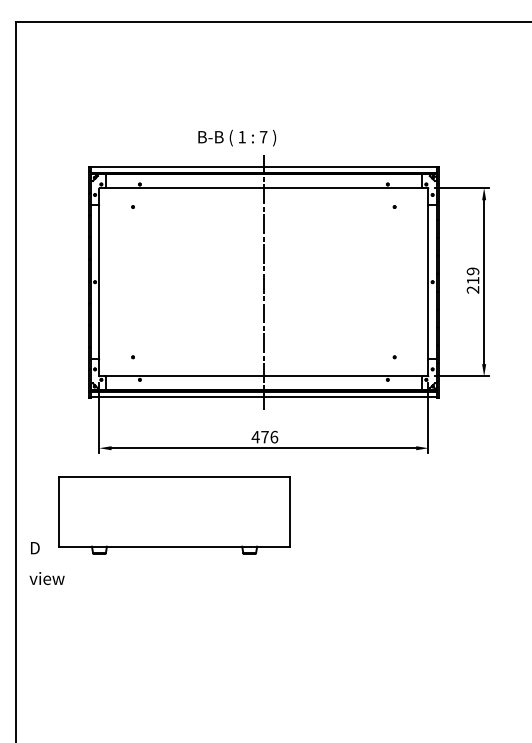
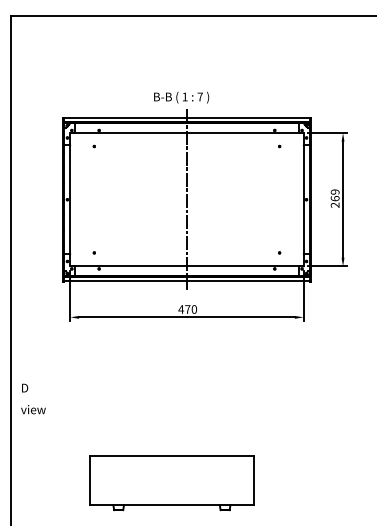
text: (237, 137) -> (181, 97), moved
text: (472, 280) -> (334, 198), 219 -> 269
text: (274, 436) -> (194, 309), 476 -> 470
part: (174, 515) -> (171, 483), moved

